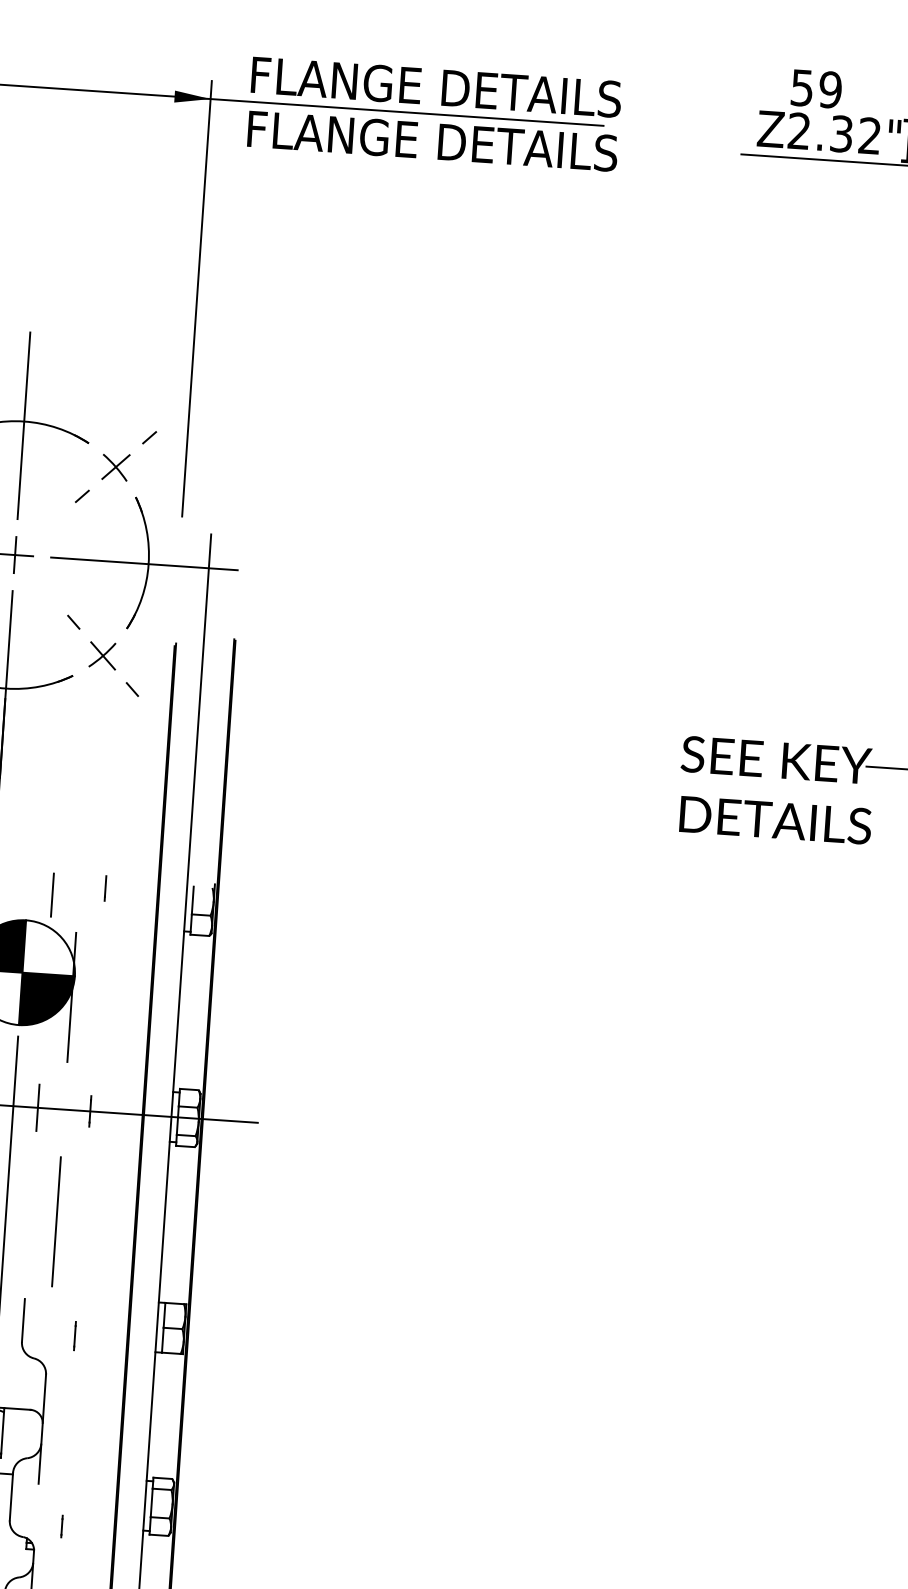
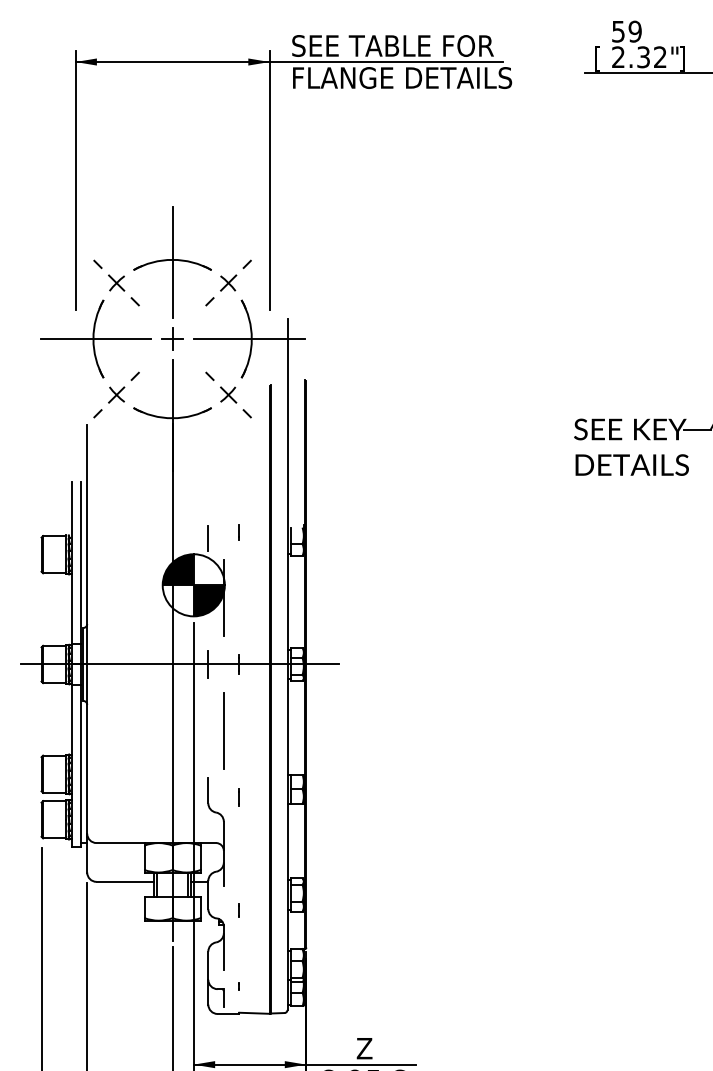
text: (436, 86) -> (402, 45), FLANGE DETAILS -> SEE TABLE FOR
text: (770, 131) -> (601, 58), Z -> [

